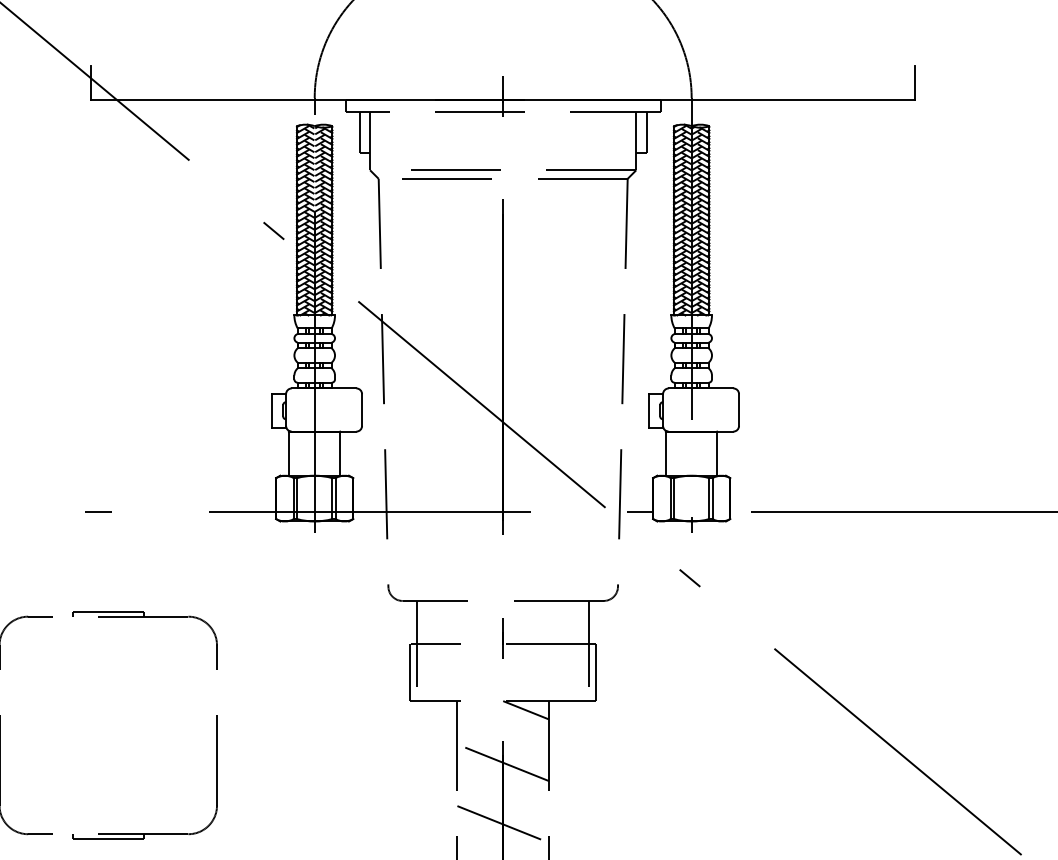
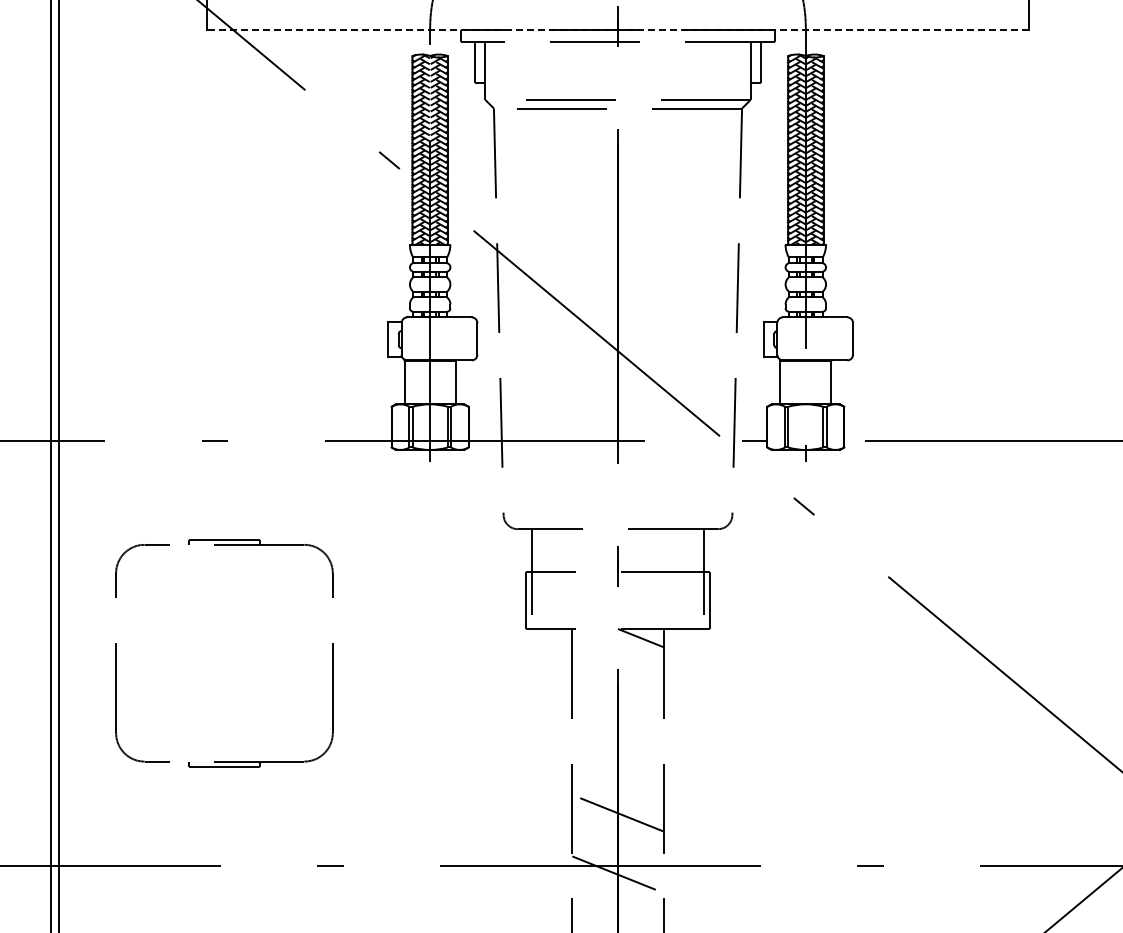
line: (503, 100) -> (618, 30), solid -> dashed
line: (502, 762) -> (617, 690), removed
line: (502, 824) -> (617, 751), removed

